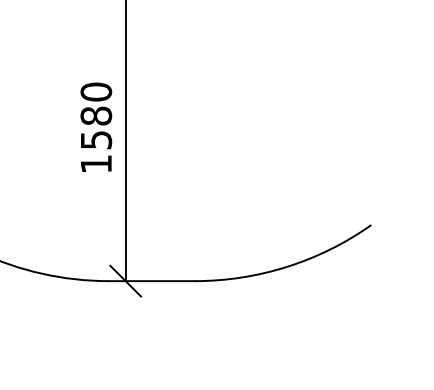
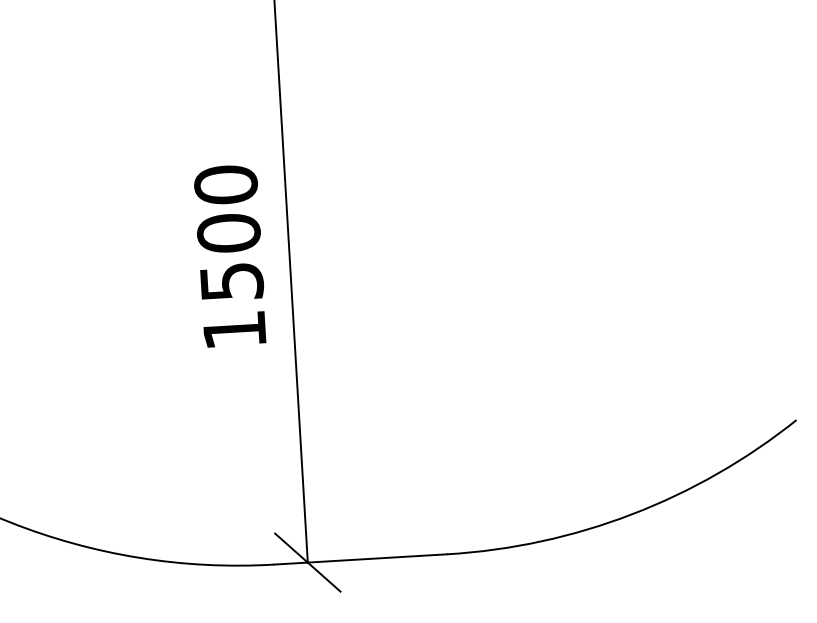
text: (95, 115) -> (227, 232), 1580 -> 1500

